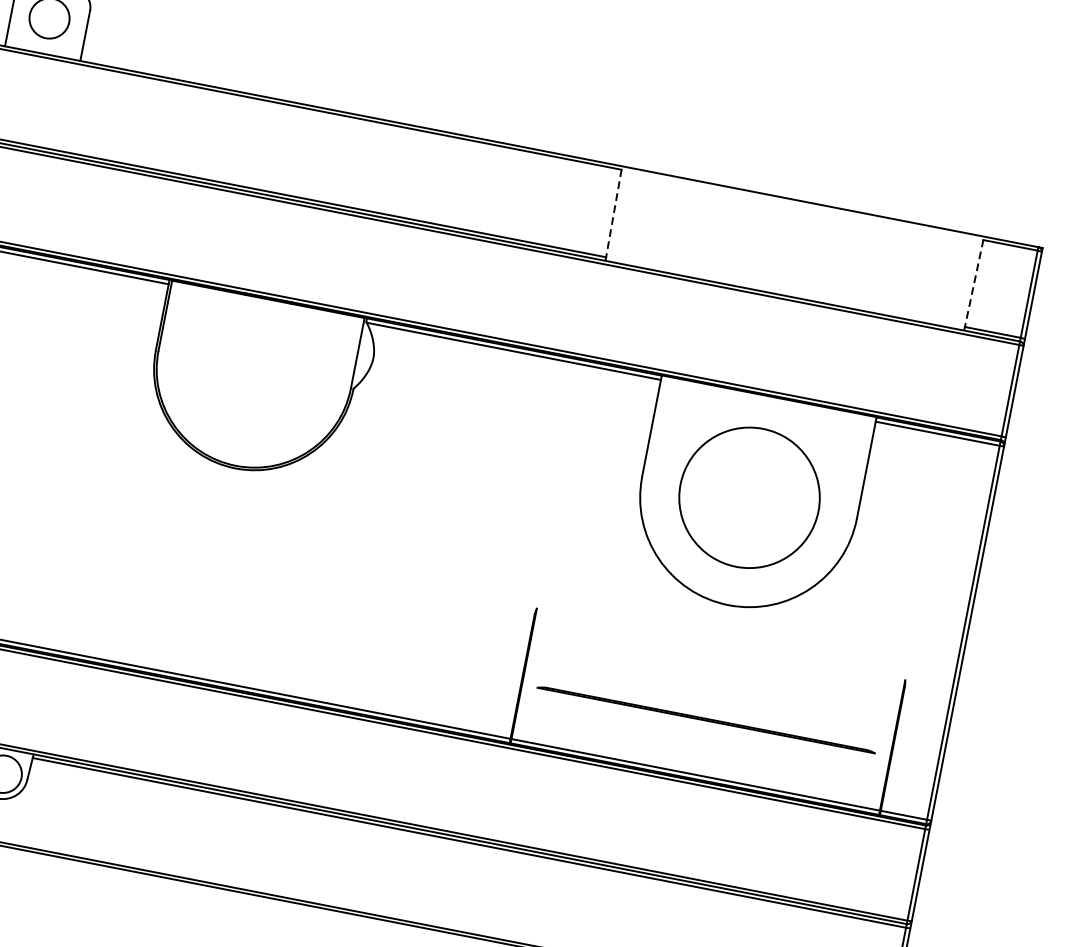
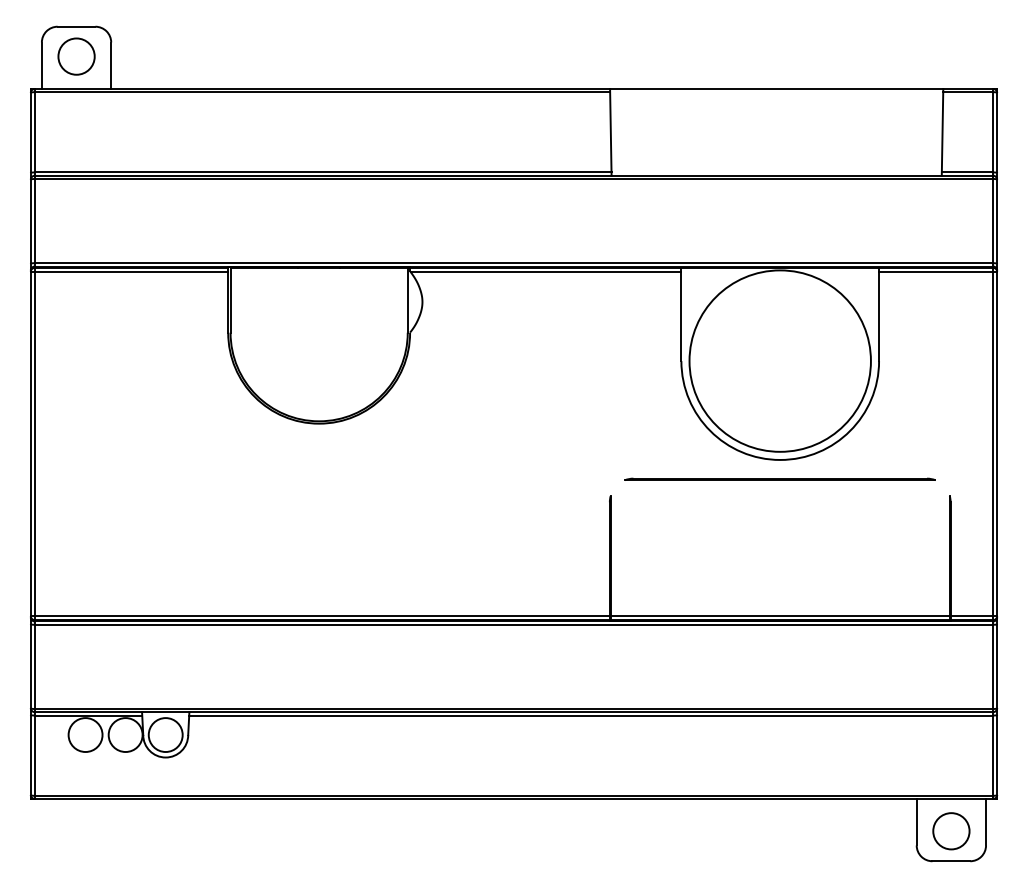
line: (613, 212) -> (610, 131), dashed -> solid
line: (974, 282) -> (942, 131), dashed -> solid
circle: (748, 496) -> (779, 360), size x1.43
line: (705, 718) -> (779, 478), moved

